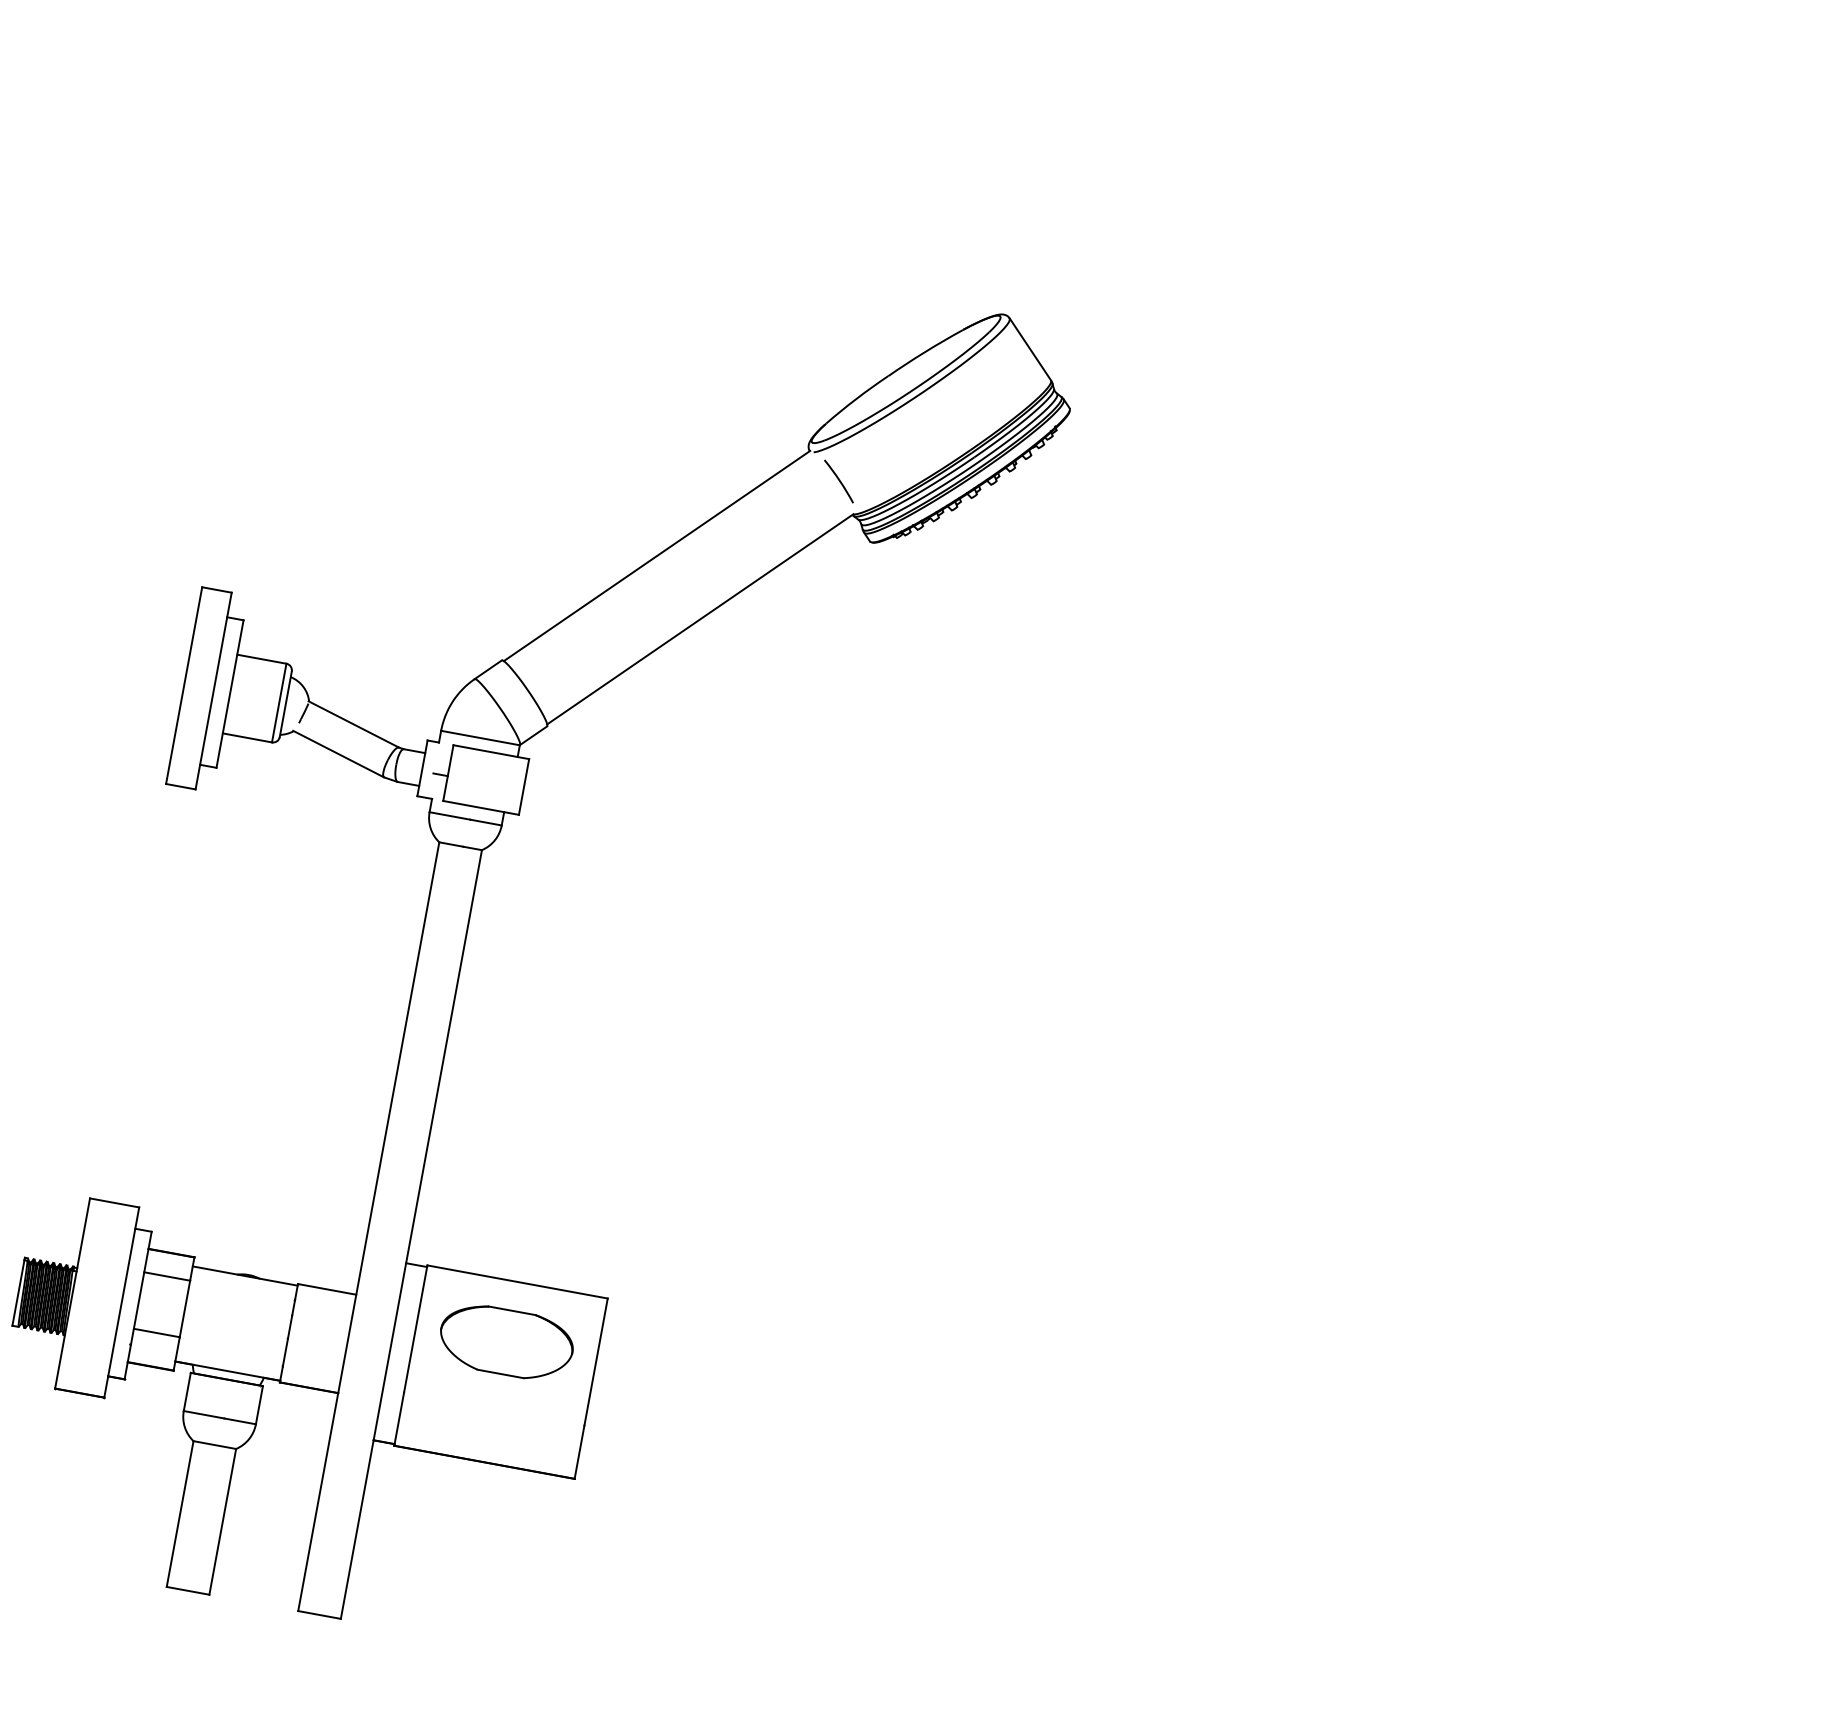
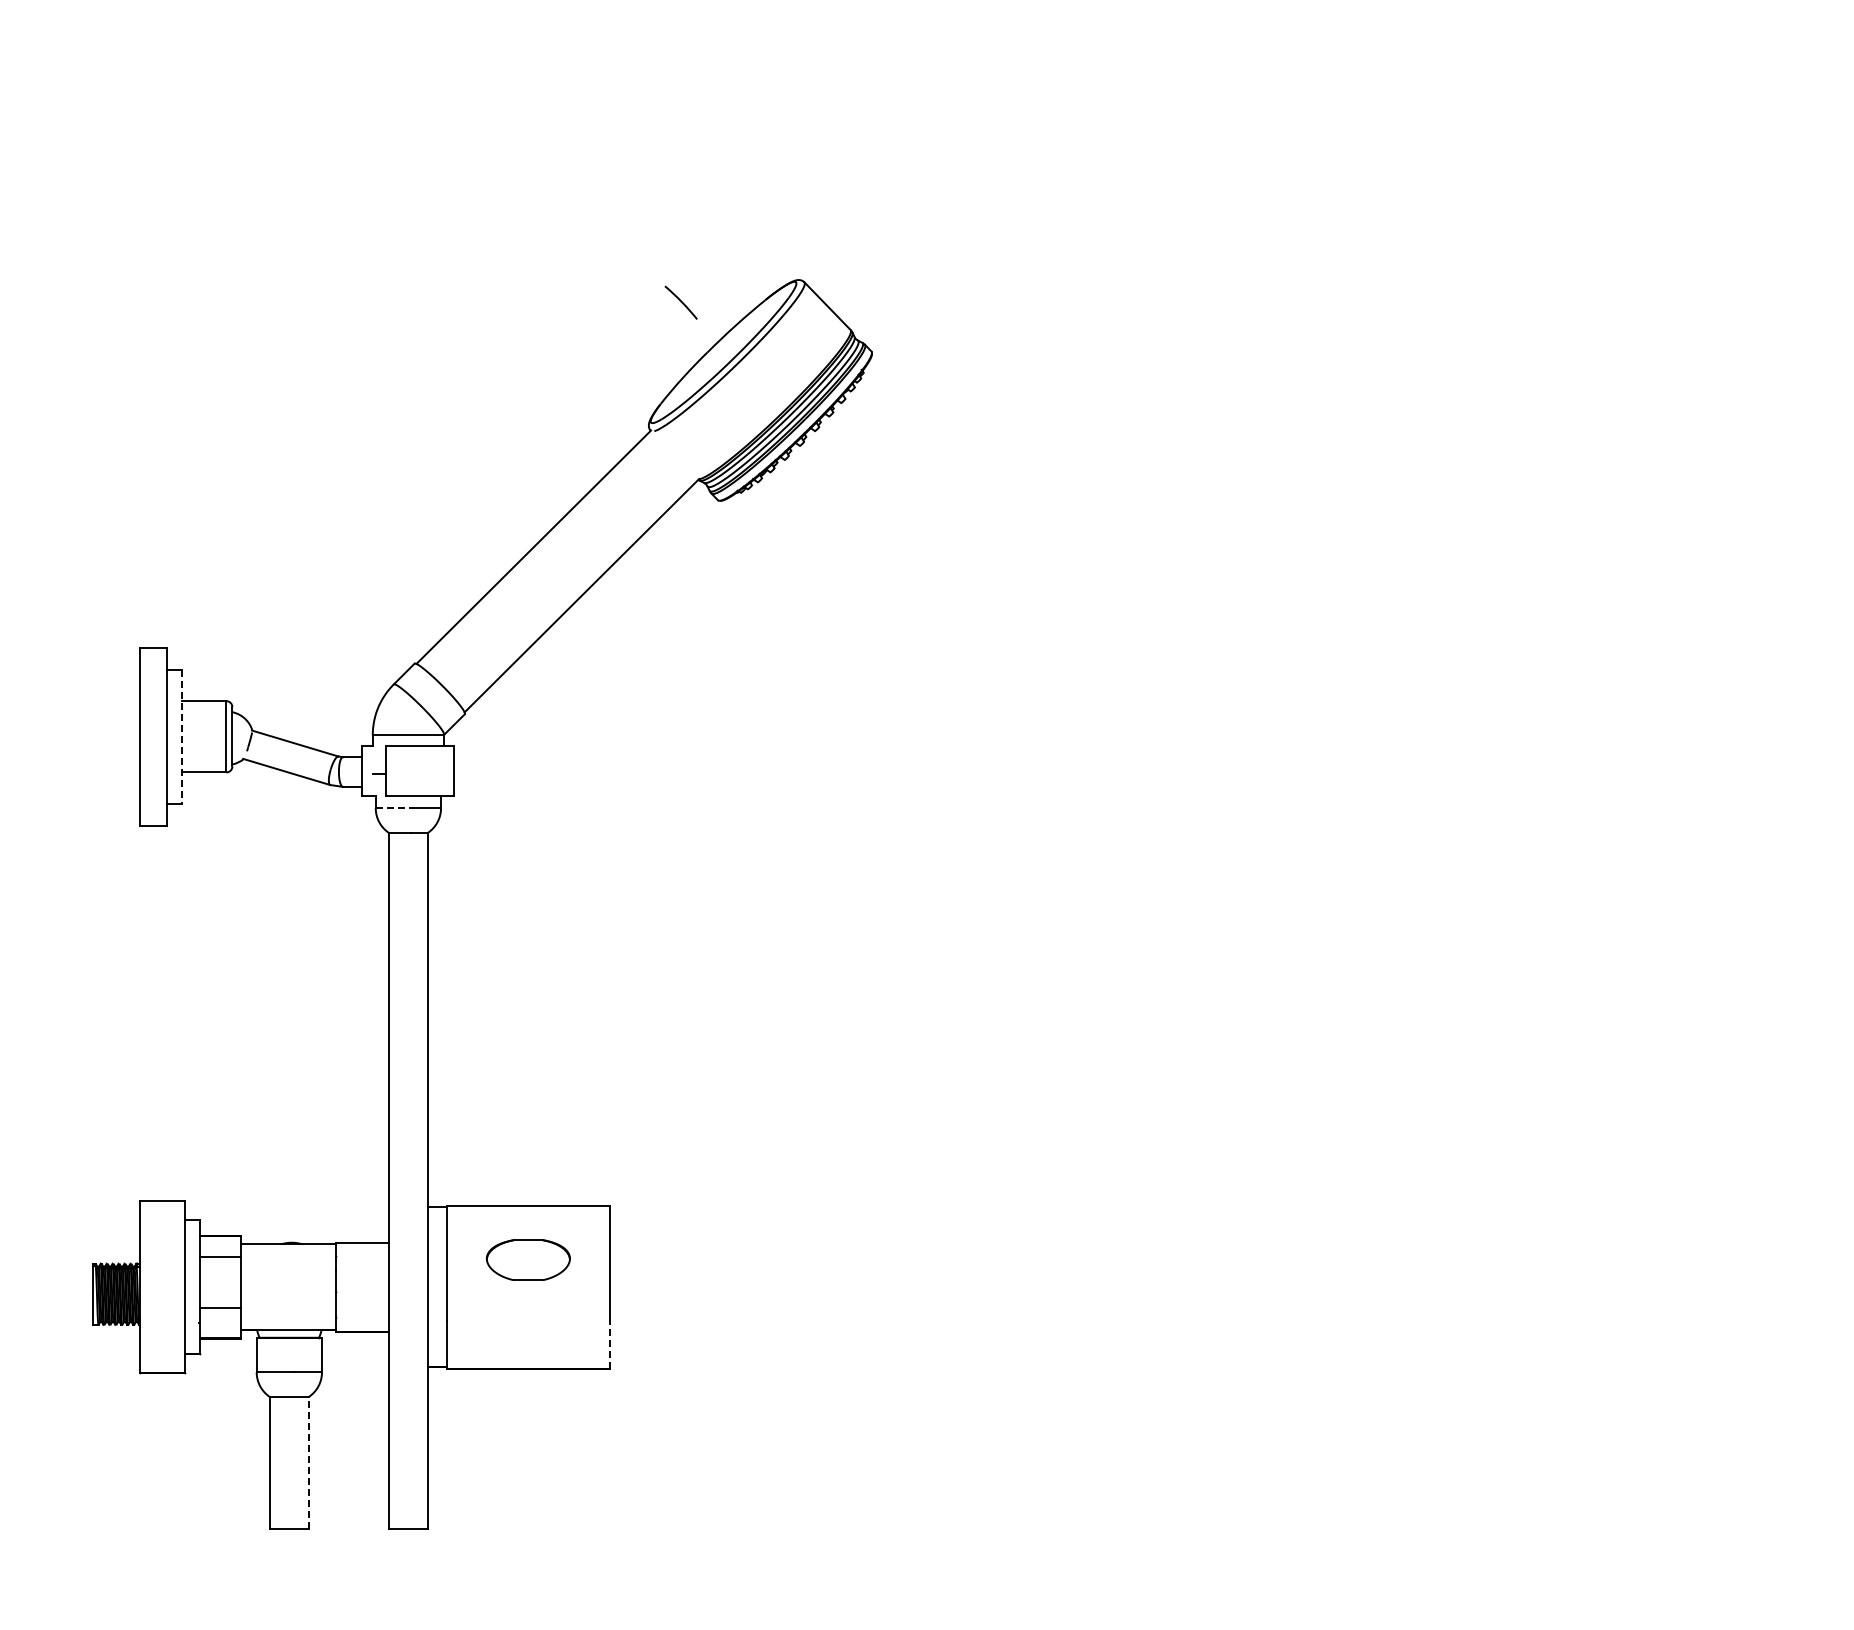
line: (838, 481) -> (680, 302), moved
line: (229, 693) -> (181, 736), solid -> dashed
line: (450, 816) -> (394, 808), solid -> dashed
part: (506, 1341) -> (528, 1259), size x0.7
line: (579, 1451) -> (609, 1344), solid -> dashed
line: (222, 1522) -> (308, 1463), solid -> dashed

